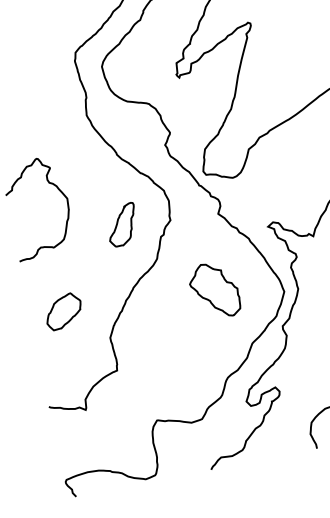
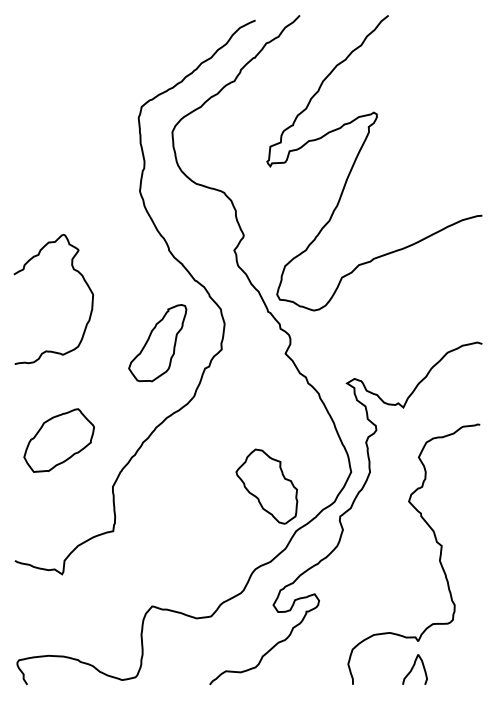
part: (122, 225) -> (157, 343), size x1.43
part: (214, 290) -> (266, 486), moved
part: (63, 311) -> (58, 440), size x1.43

